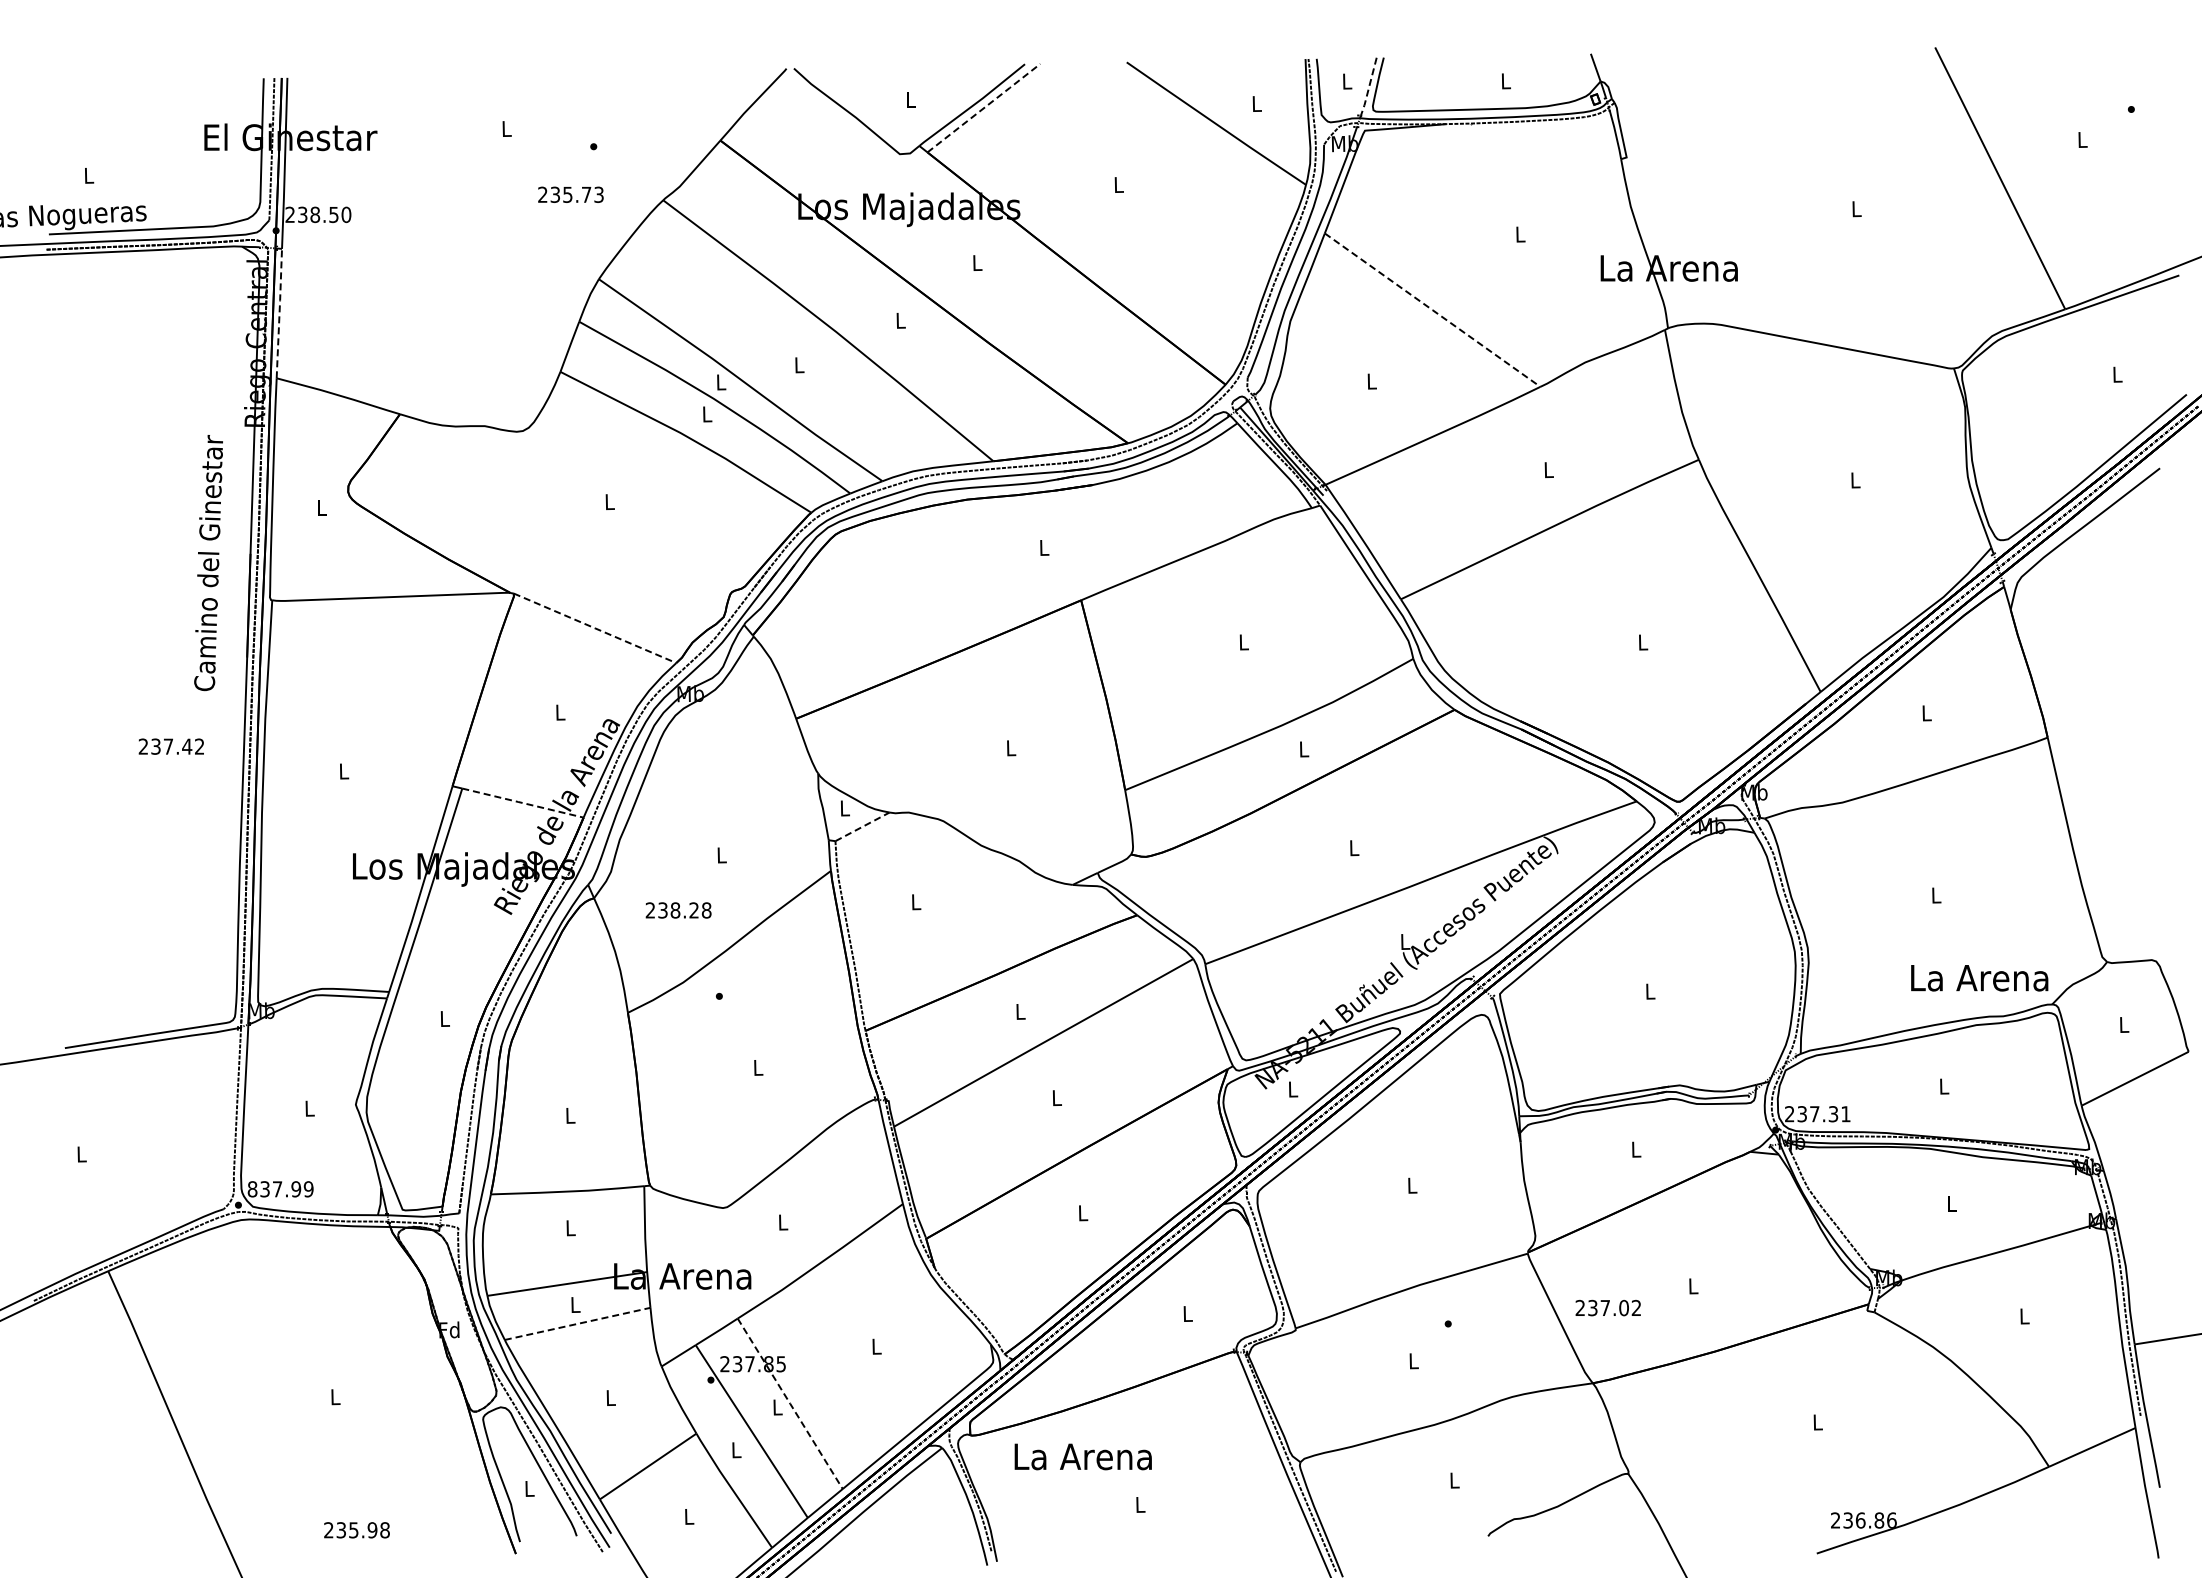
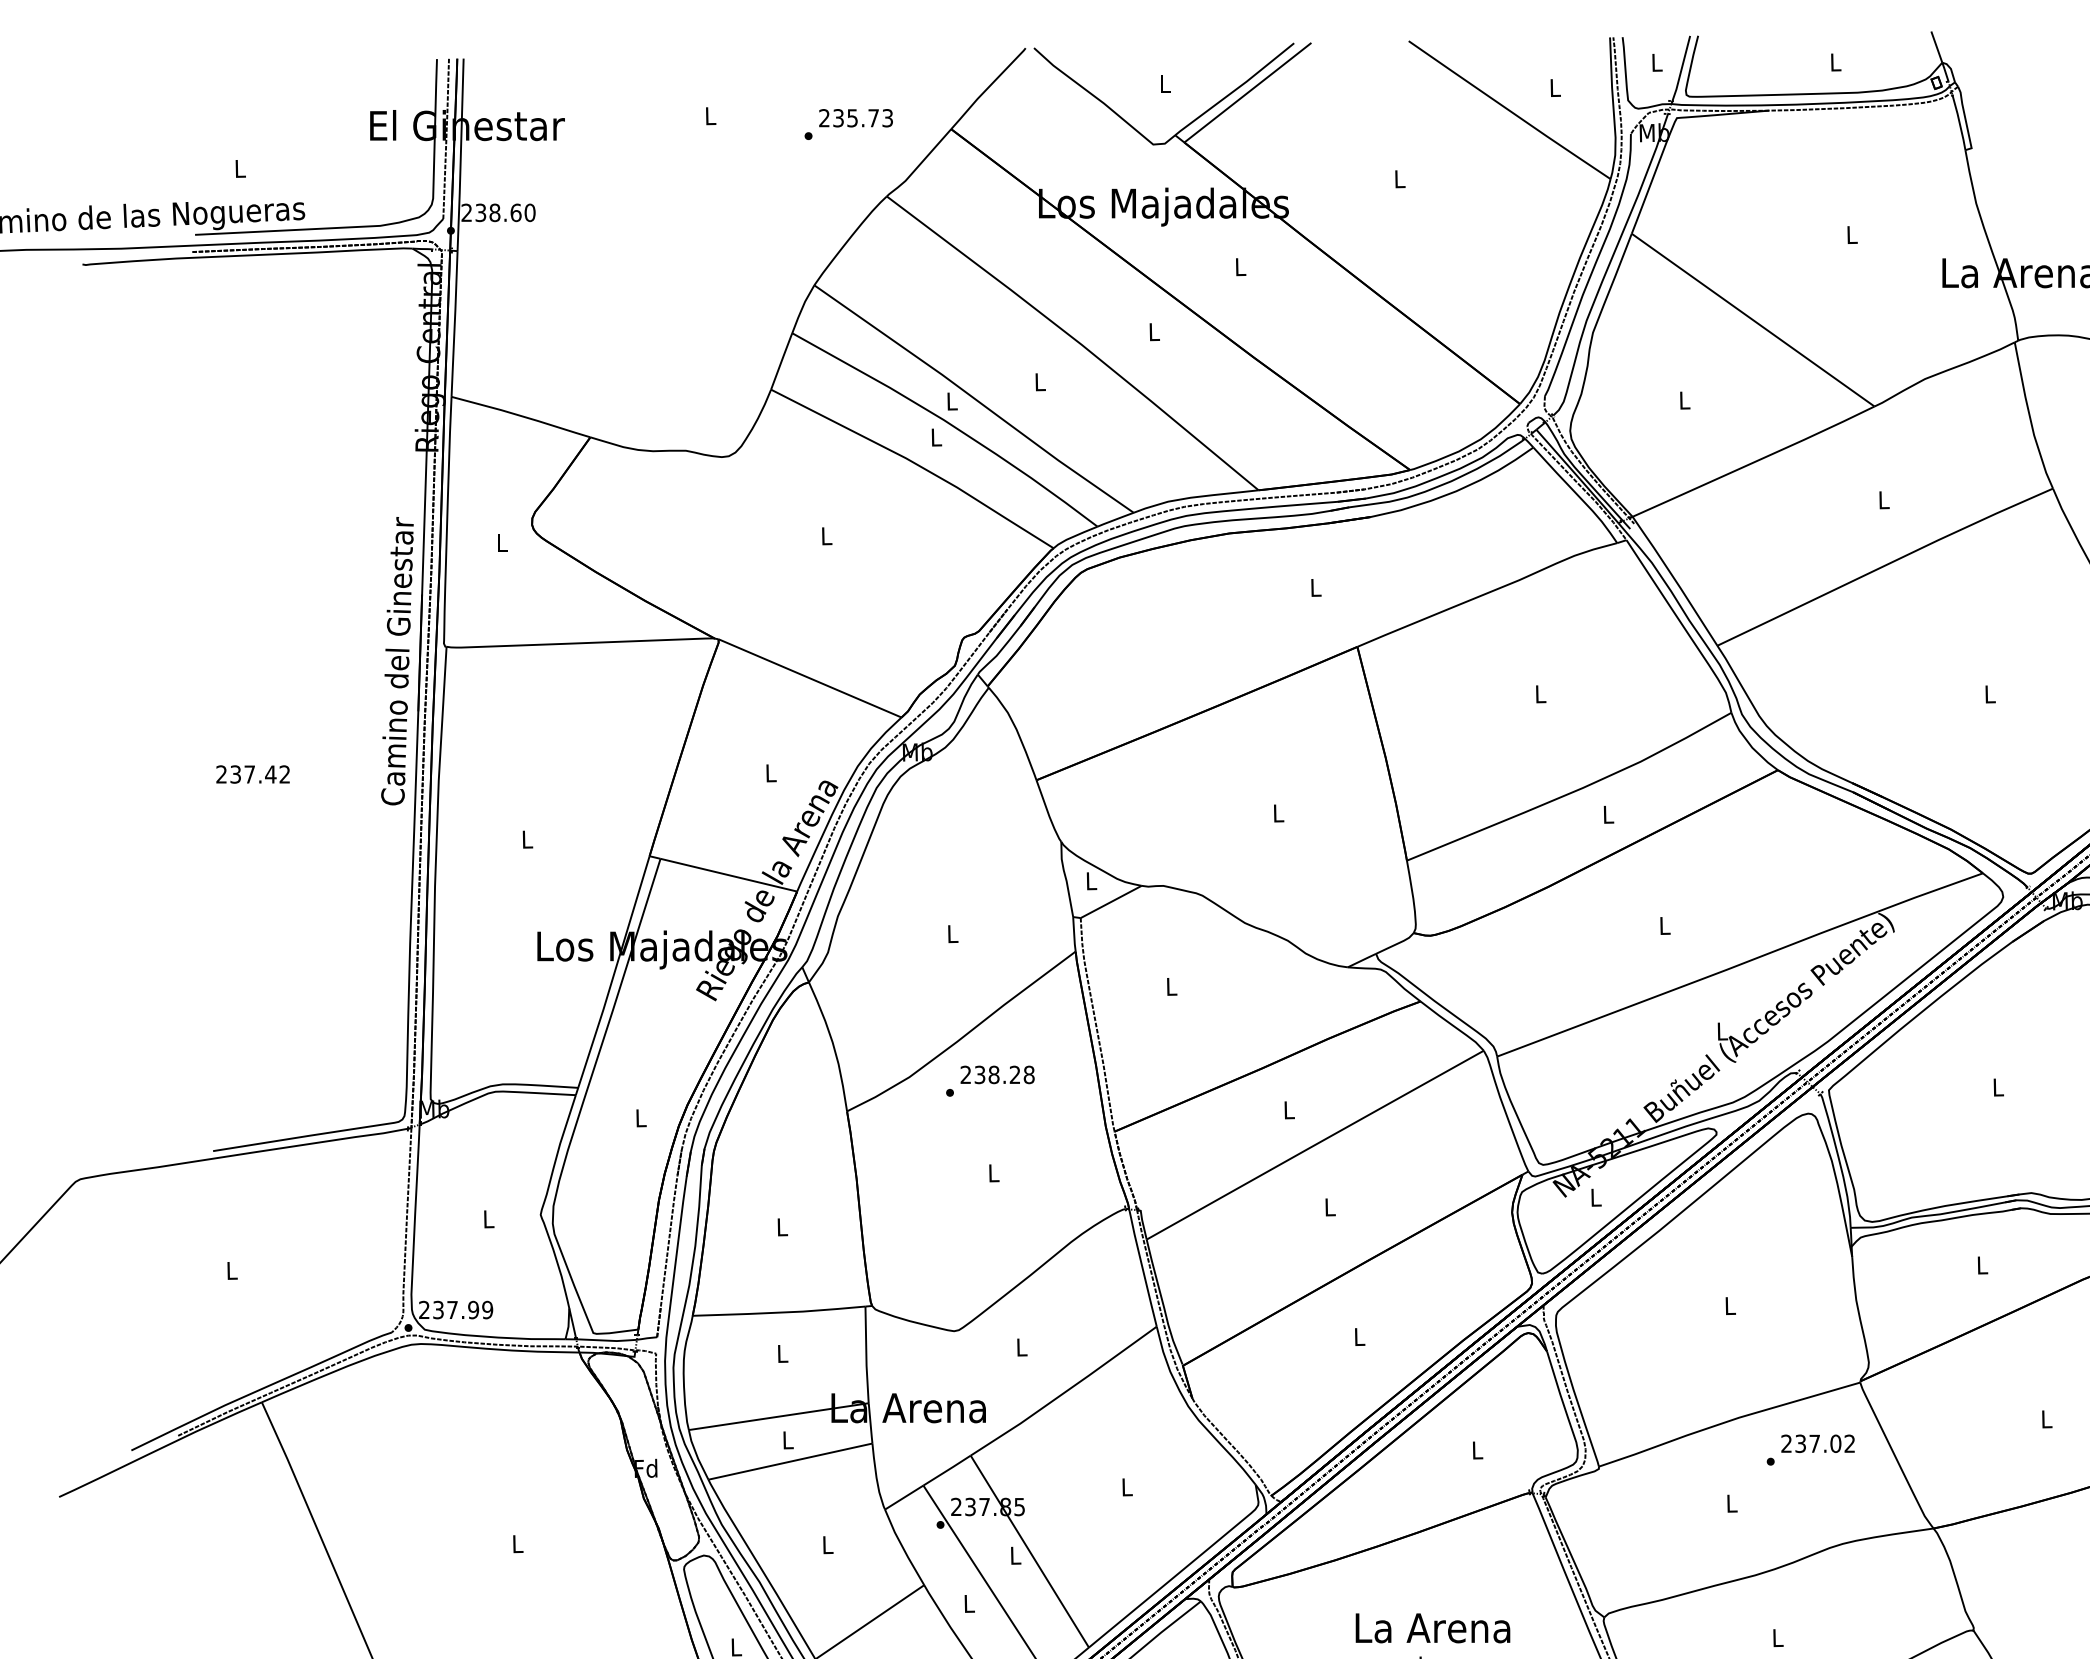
line: (1368, 88) -> (1680, 70), dashed -> solid
line: (984, 108) -> (1248, 93), dashed -> solid
text: (570, 194) -> (855, 117), moved
text: (333, 214) -> (515, 212), 238.50 -> 238.60
line: (1432, 310) -> (1753, 320), dashed -> solid
line: (279, 313) -> (454, 323), dashed -> solid
text: (208, 563) -> (397, 661), moved
line: (595, 628) -> (810, 678), dashed -> solid
text: (170, 746) -> (252, 774), moved
line: (522, 803) -> (728, 875), dashed -> solid
line: (862, 826) -> (1111, 901), dashed -> solid
text: (678, 910) -> (997, 1074), moved
text: (252, 1189) -> (424, 1310), 837.99 -> 237.99
text: (1607, 1307) -> (1817, 1443), moved
line: (577, 1323) -> (790, 1461), dashed -> solid
line: (790, 1403) -> (1030, 1551), dashed -> solid
text: (1082, 1456) -> (1432, 1627), moved

